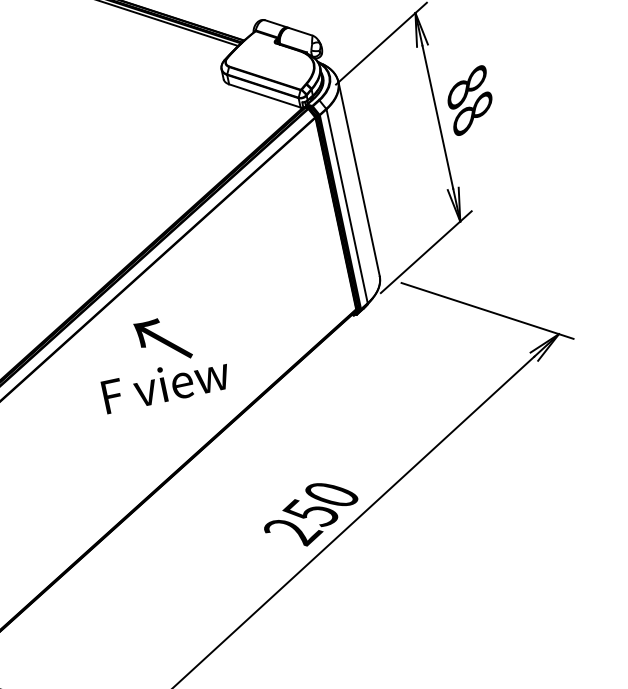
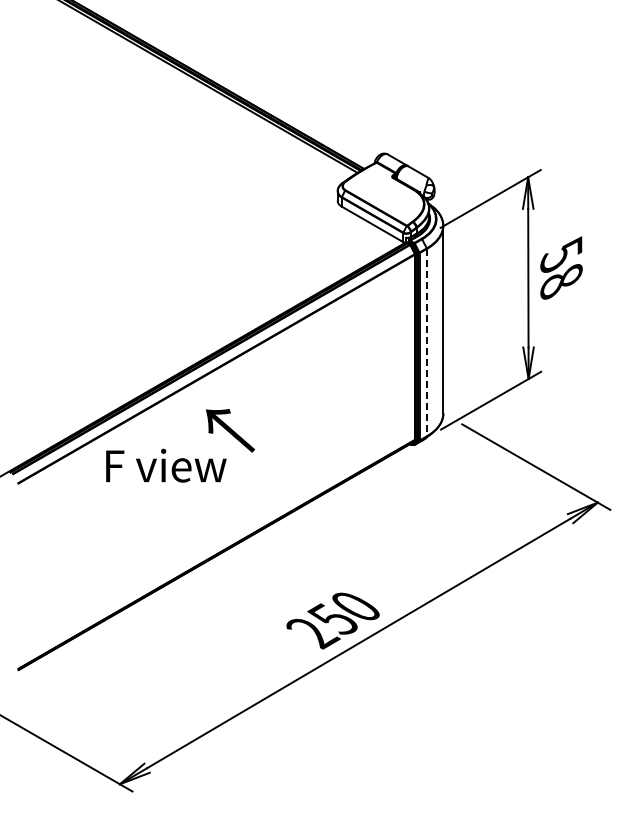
text: (467, 86) -> (561, 255), 88 -> 58
line: (346, 206) -> (426, 342), solid -> dashed
text: (166, 384) -> (166, 465), moved

